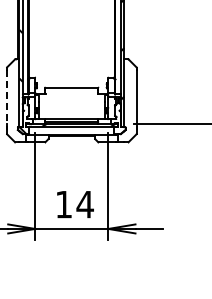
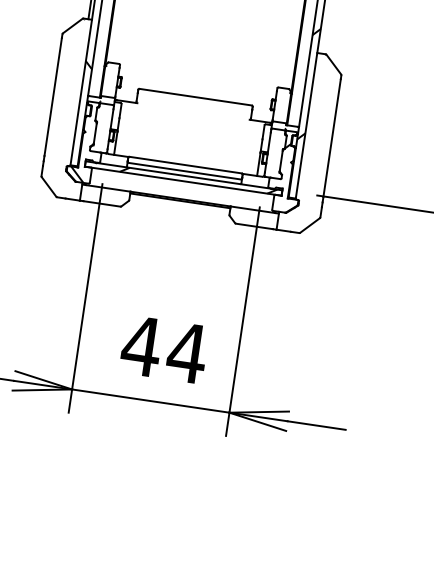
line: (6, 97) -> (52, 97), dashed -> solid
text: (63, 204) -> (140, 345), 14 -> 44

